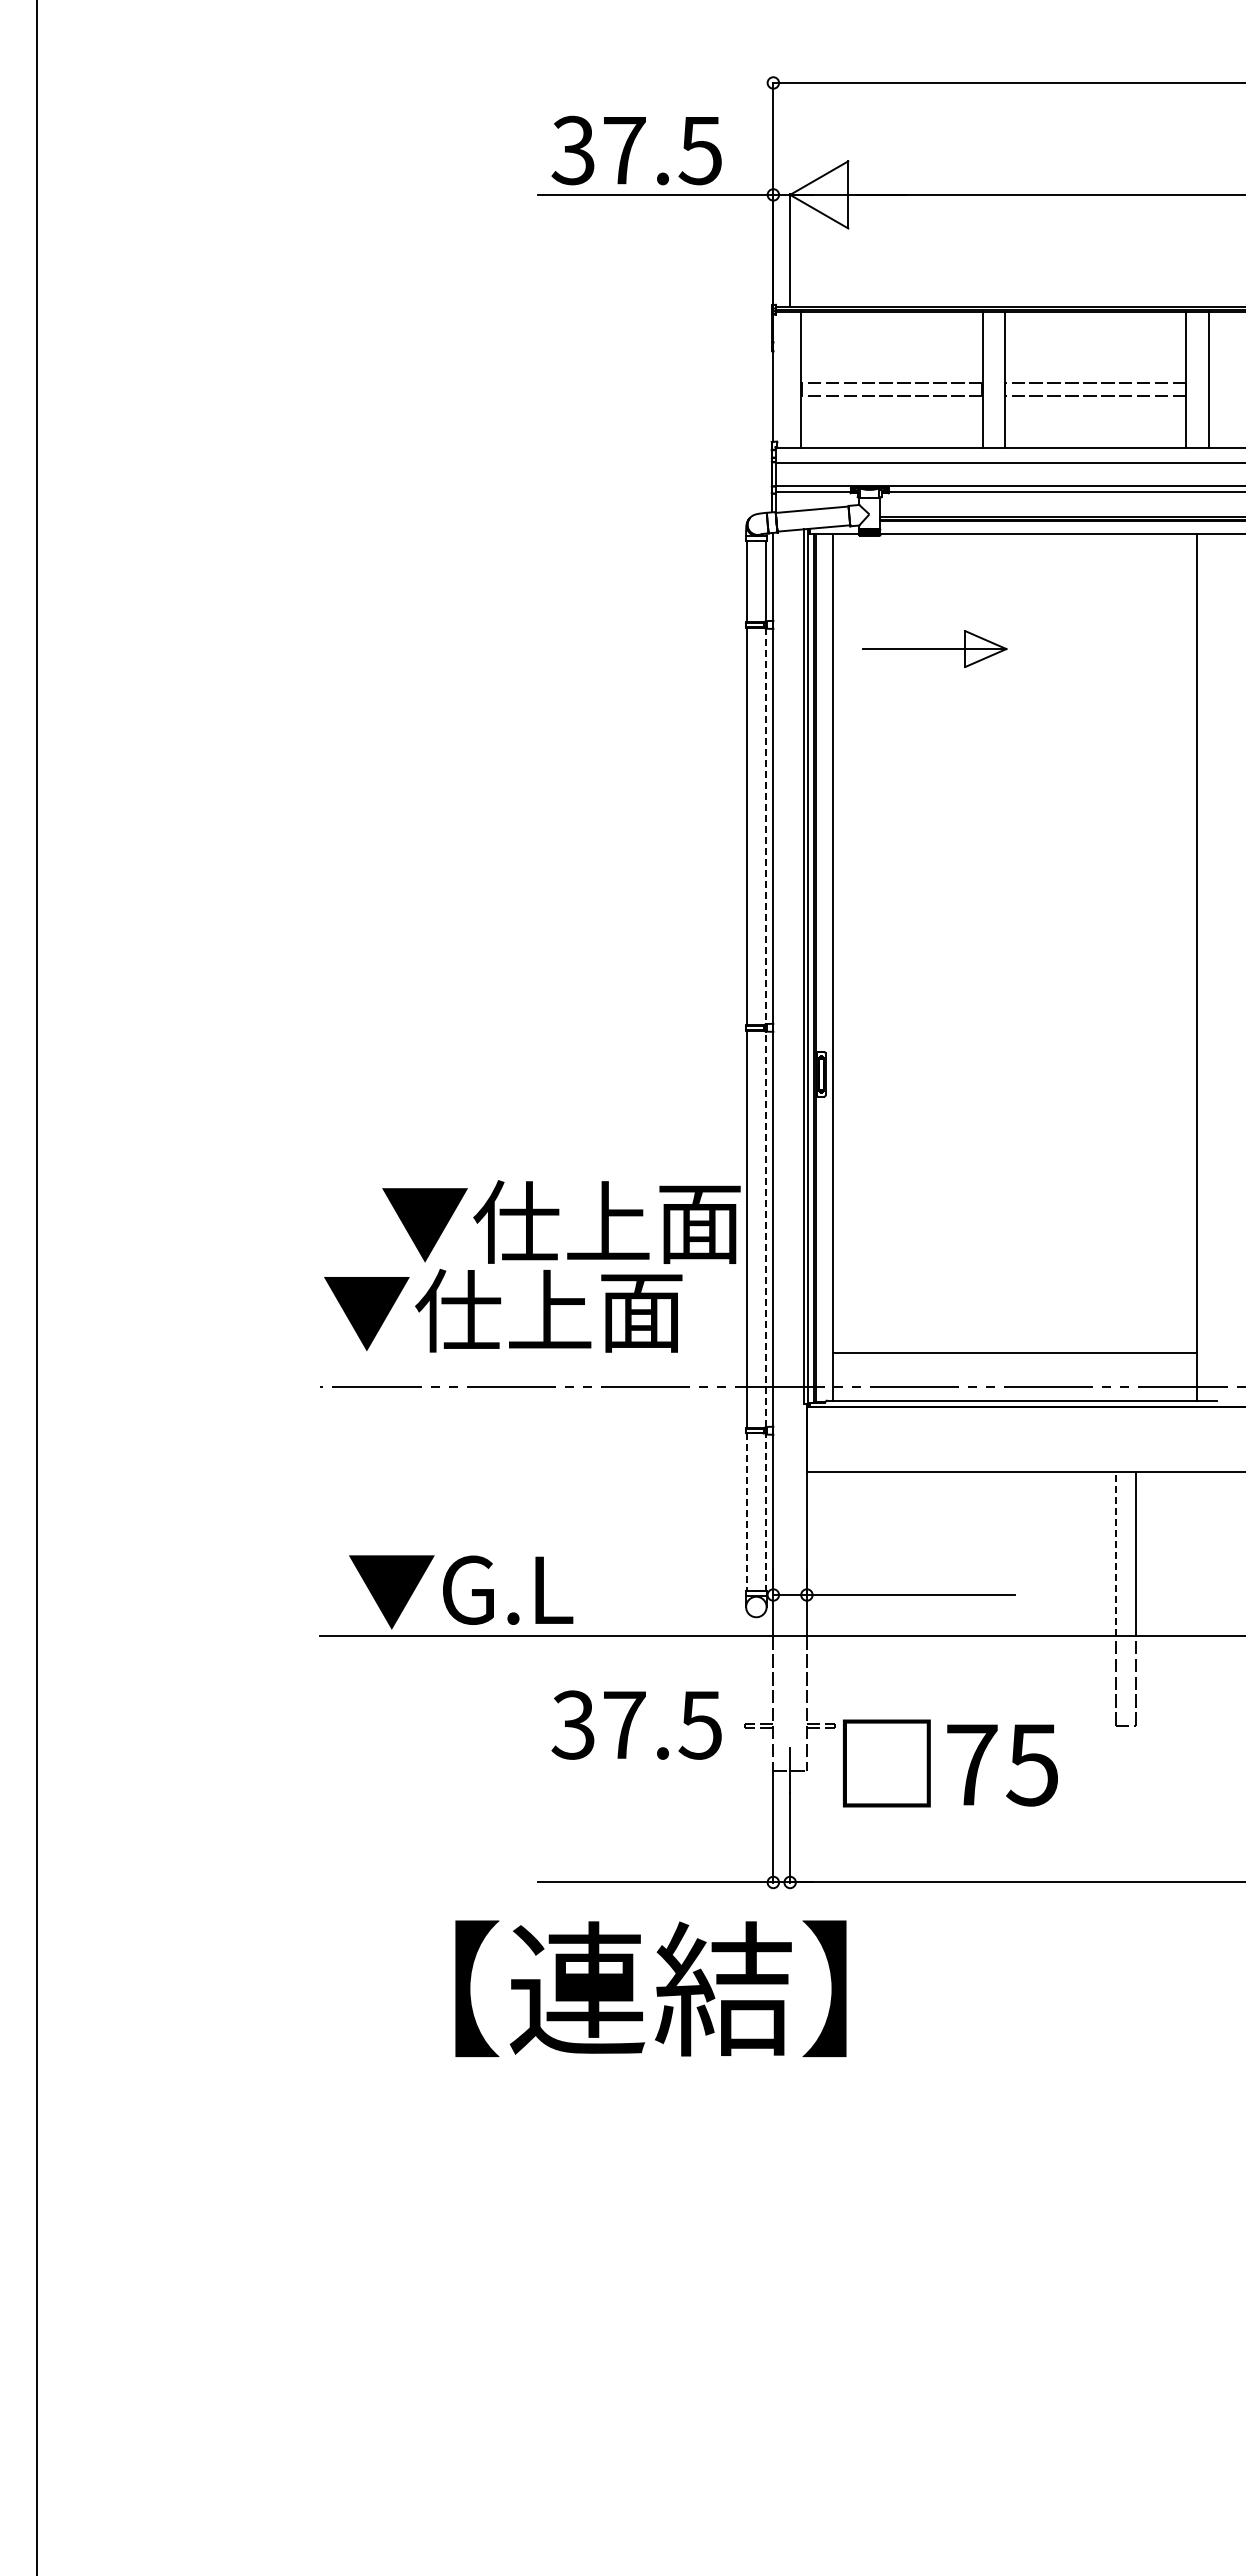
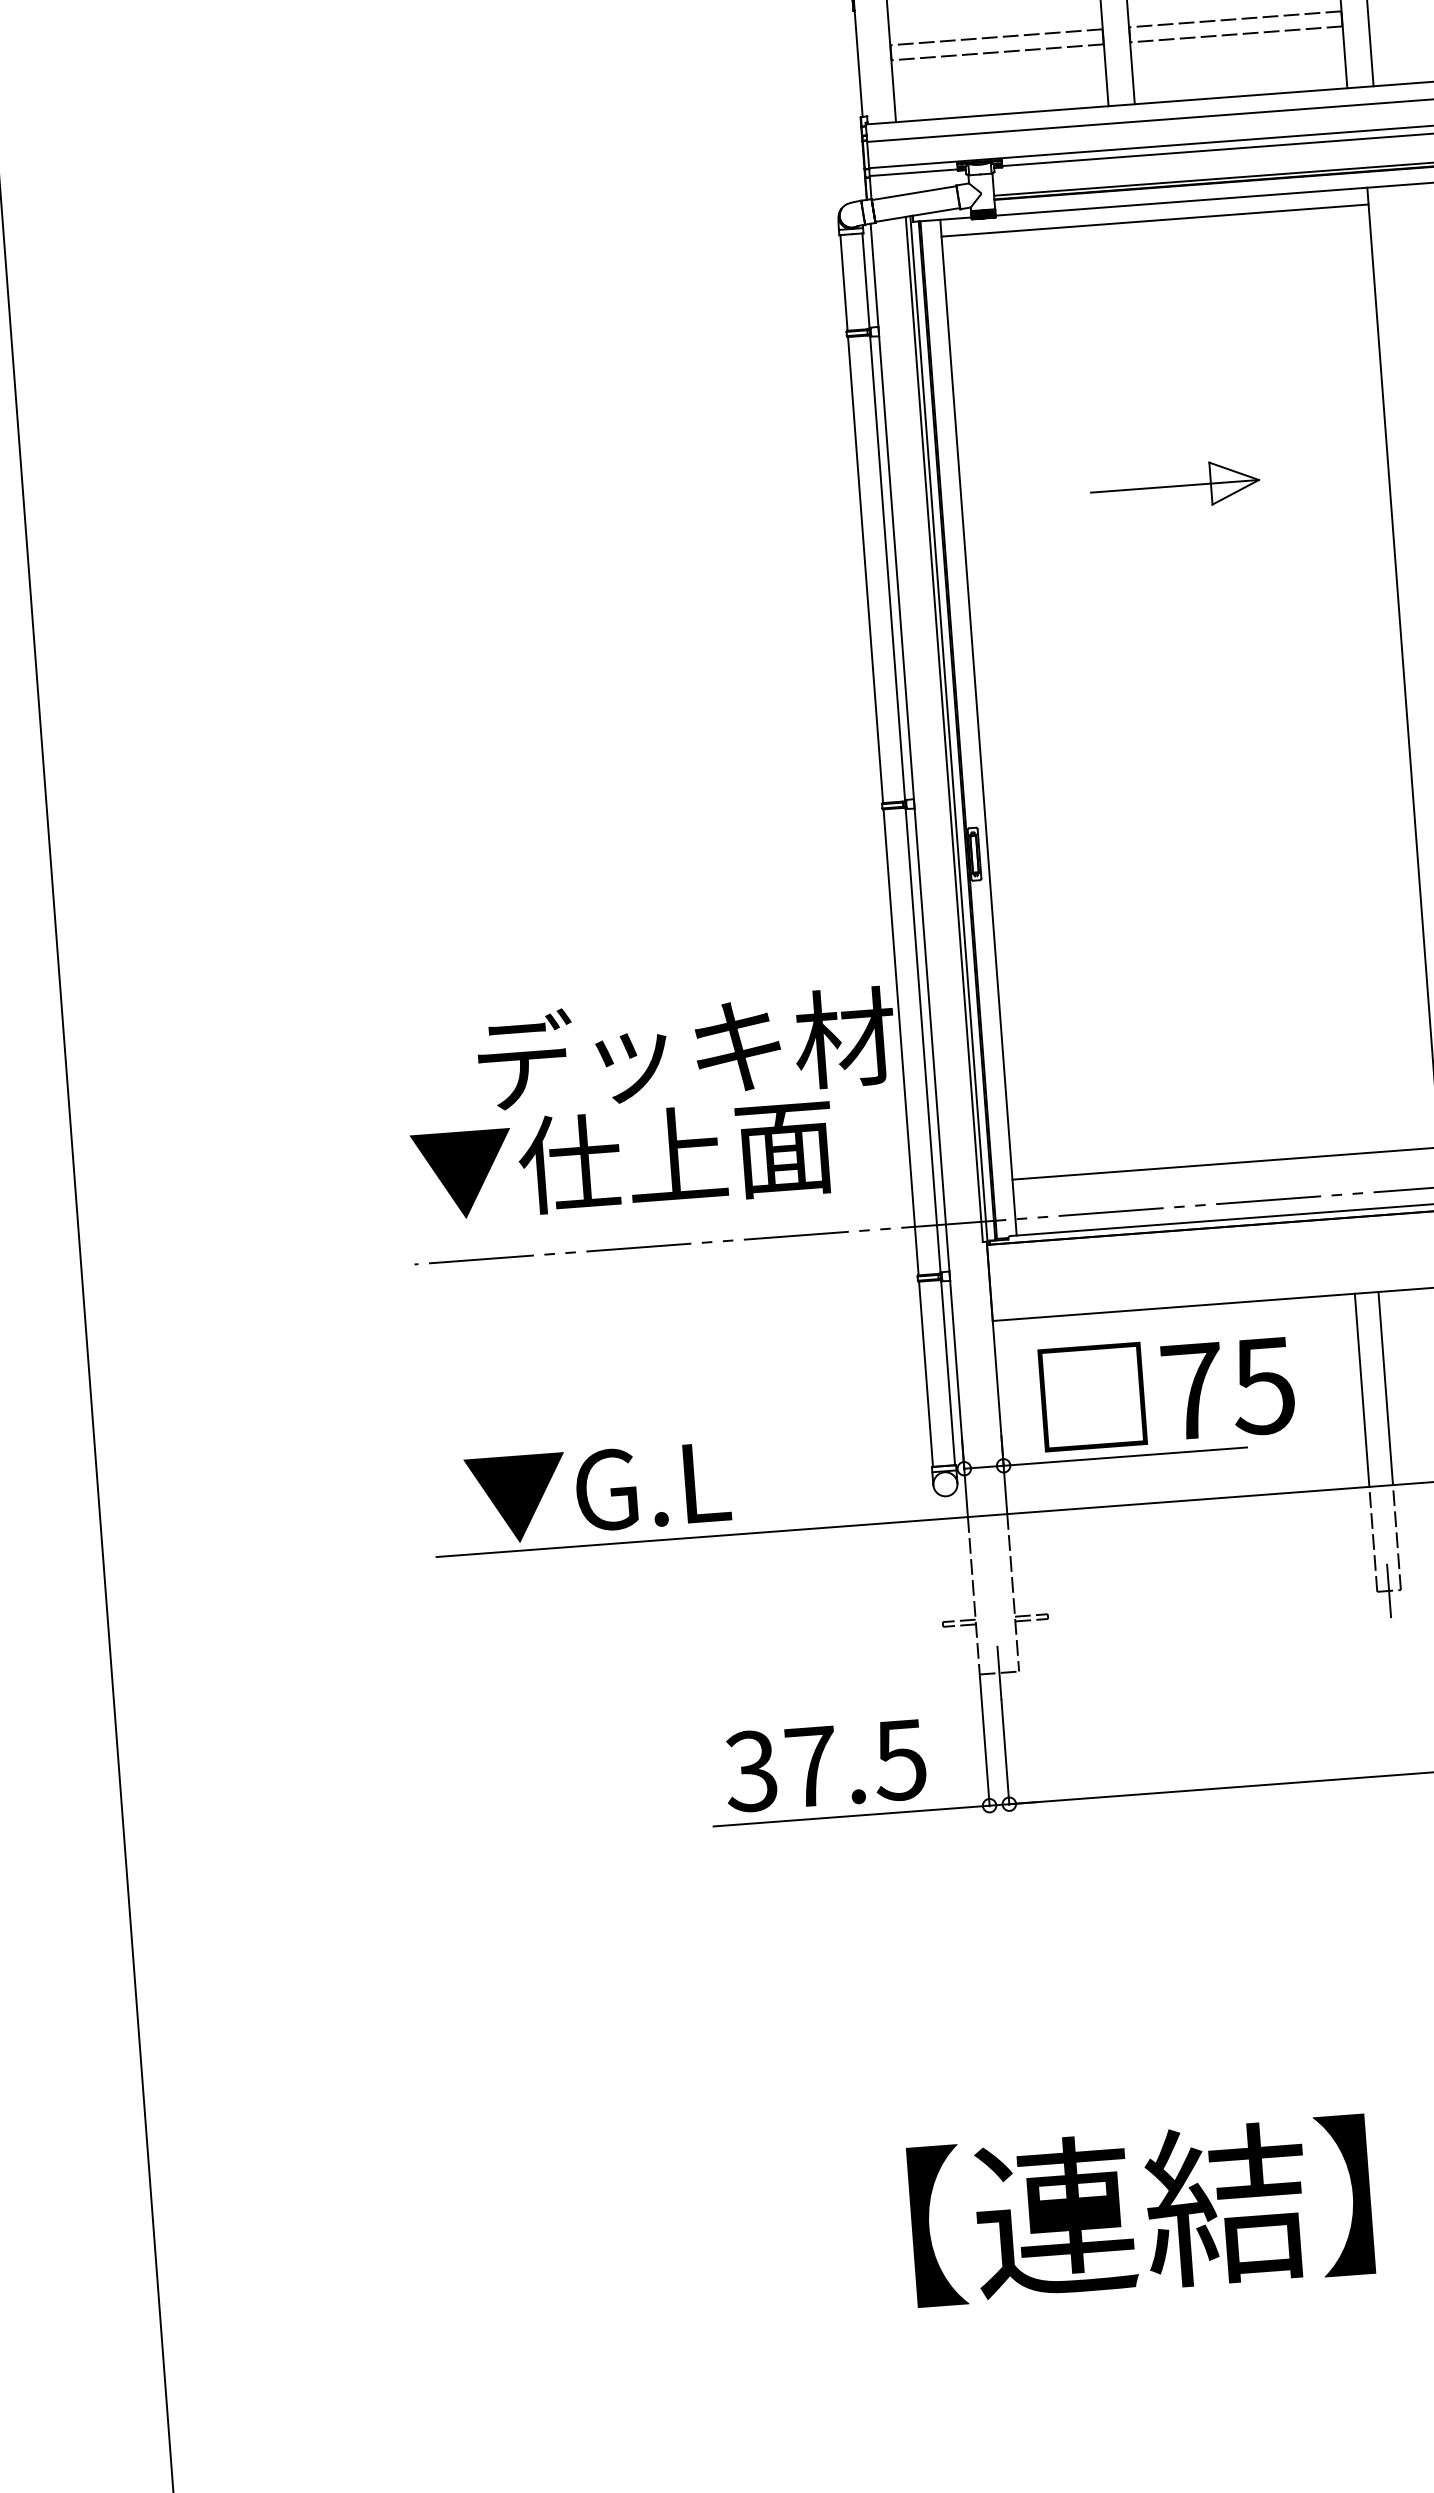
line: (1014, 548) -> (1154, 220), added
part: (934, 648) -> (1174, 485), moved
line: (765, 1109) -> (912, 900), dashed -> solid
text: (561, 1220) -> (682, 1048), ▼仕上面 -> デッキ材
line: (746, 1512) -> (925, 1374), dashed -> solid
line: (1115, 1553) -> (1361, 1389), dashed -> solid
text: (636, 1724) -> (825, 1765), moved
line: (1125, 1725) -> (1388, 1590), added
text: (950, 1763) -> (1167, 1391), moved
text: (650, 1988) -> (1140, 2210), moved

